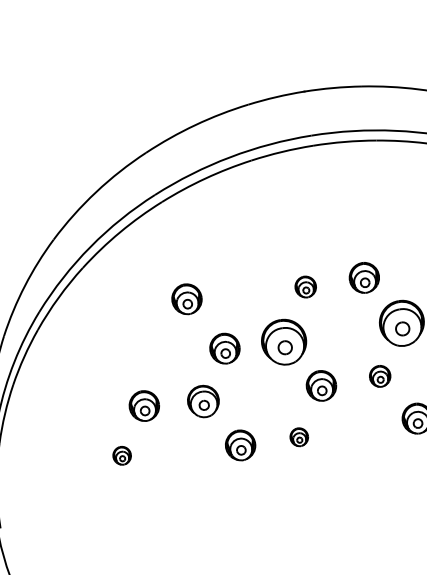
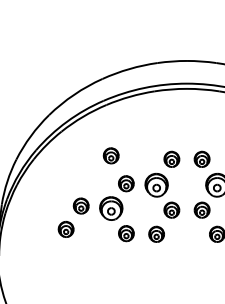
part: (304, 285) -> (171, 158), size x1.43
part: (378, 375) -> (201, 209), size x1.43
part: (203, 401) -> (111, 208), size x1.43
part: (298, 435) -> (156, 233), size x1.67
part: (120, 454) -> (65, 228), size x1.67

